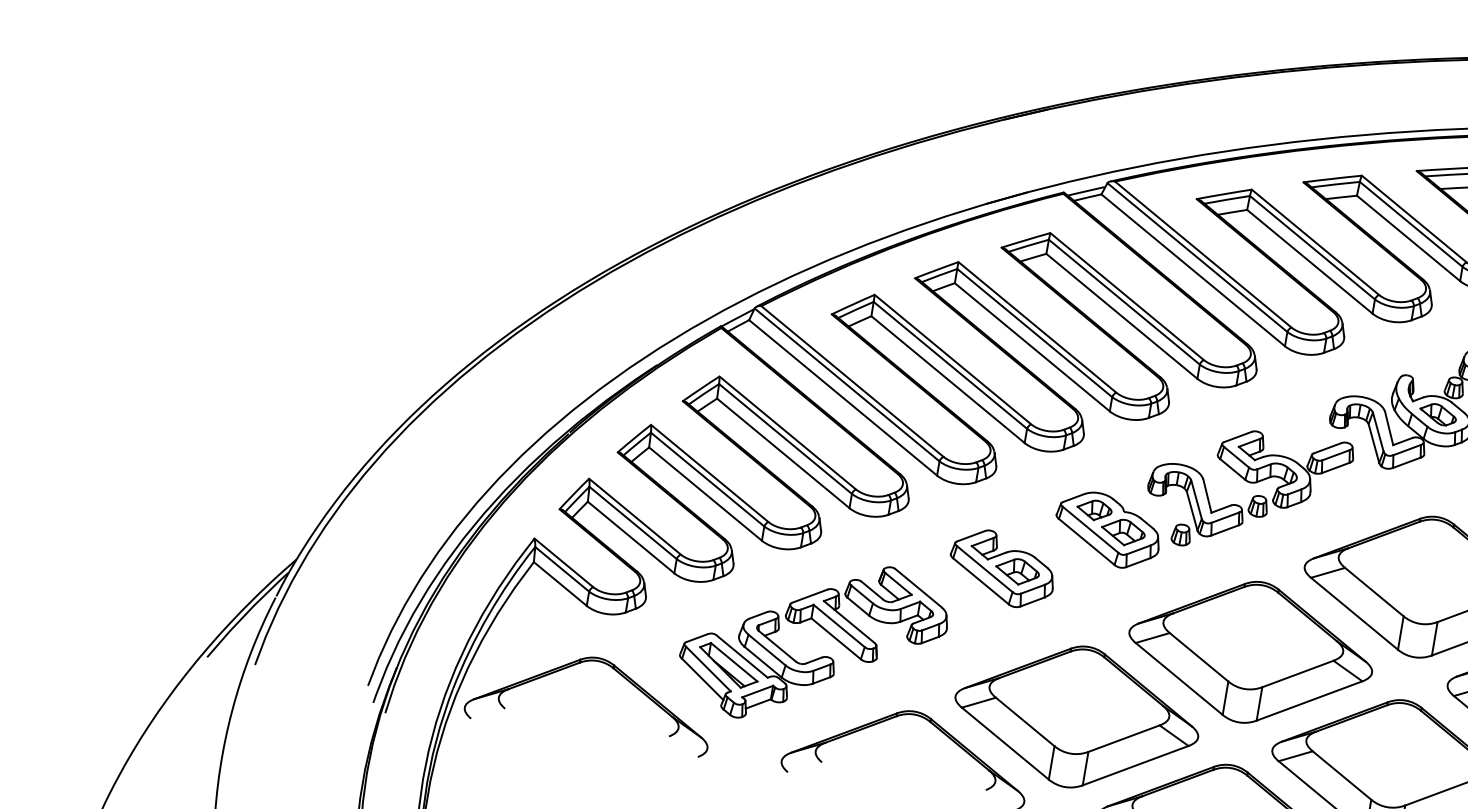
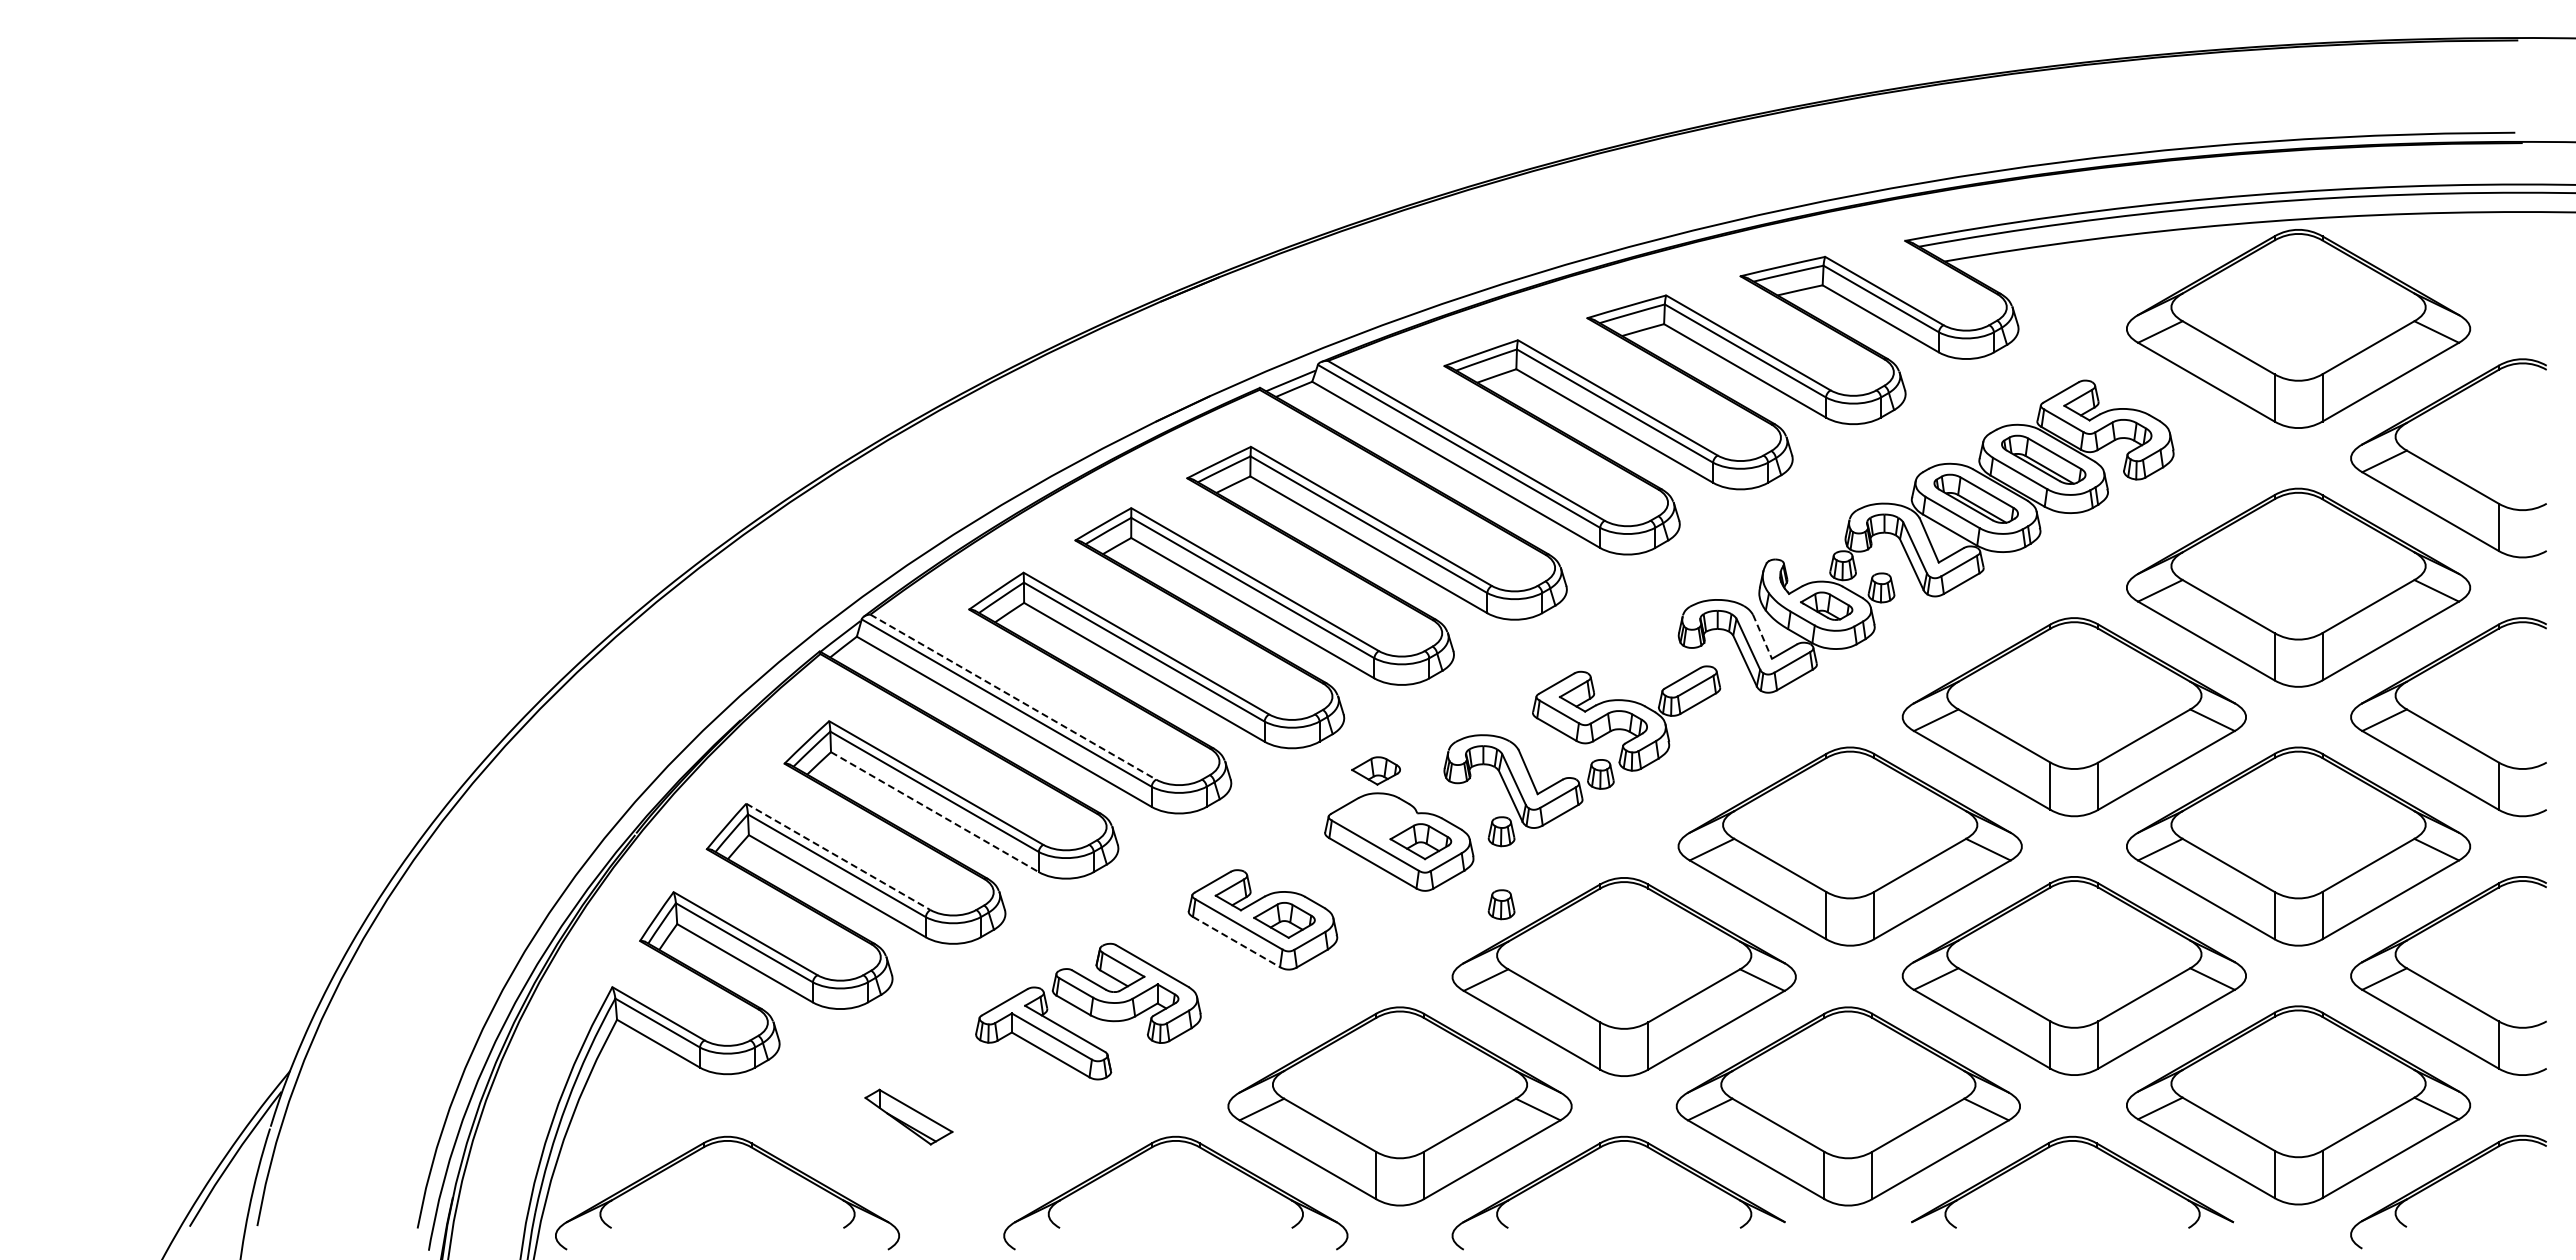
line: (852, 381) -> (1013, 697), solid -> dashed
line: (1389, 428) -> (1762, 637), solid -> dashed
line: (783, 453) -> (934, 812), solid -> dashed
line: (709, 473) -> (838, 857), solid -> dashed
part: (1094, 509) -> (1375, 770), moved
line: (980, 581) -> (1236, 942), solid -> dashed
part: (1172, 586) -> (1501, 904), added
part: (756, 665) -> (947, 1109), removed

